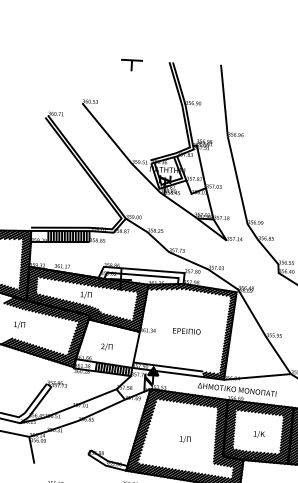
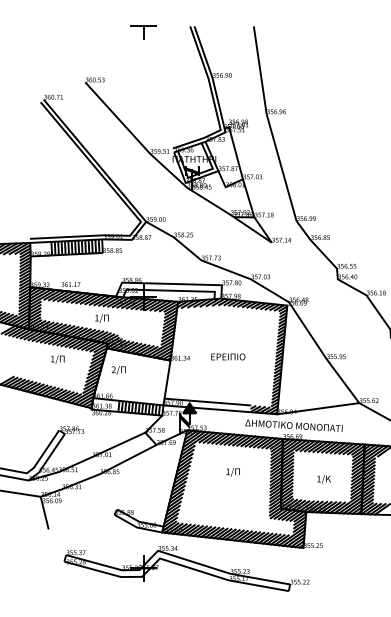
text: (19, 324) -> (57, 359), moved
text: (106, 347) -> (118, 370), moved
text: (184, 439) -> (232, 472), moved

